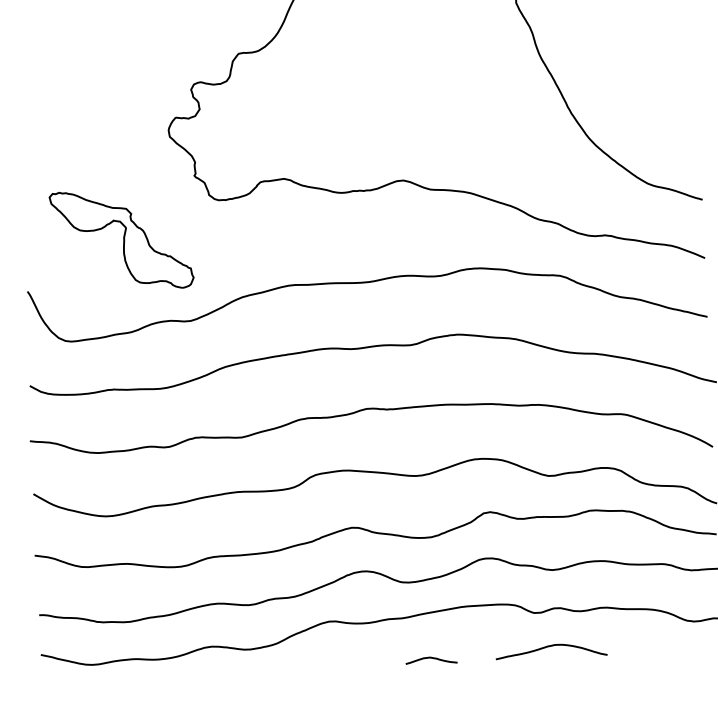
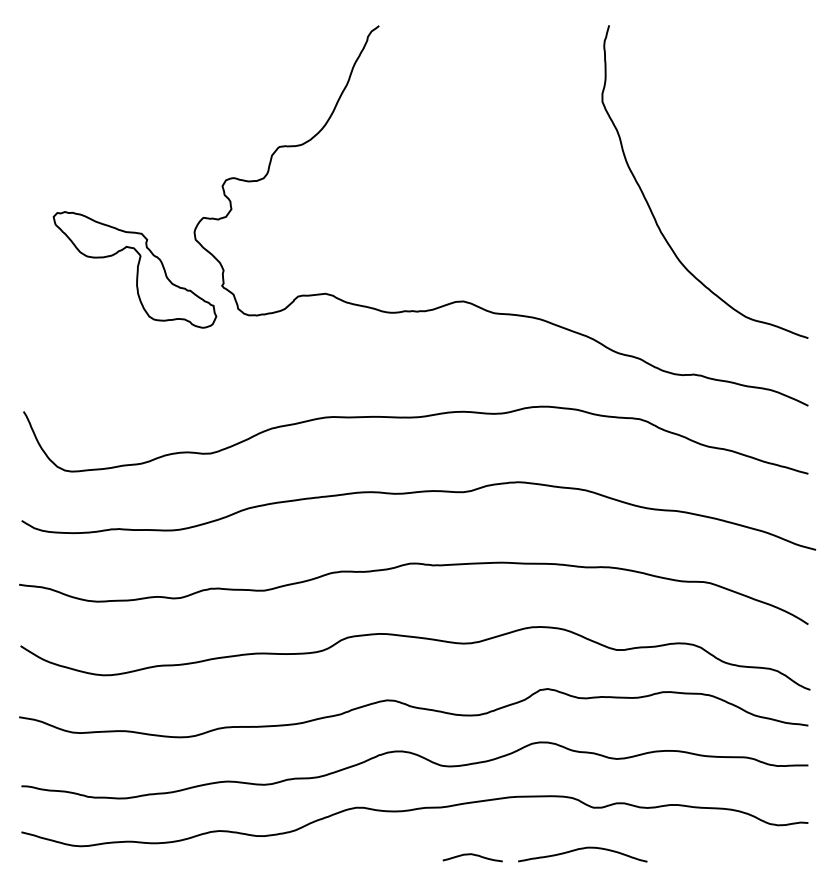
part: (121, 239) -> (134, 269), moved
curve: (551, 646) -> (582, 849), moved

